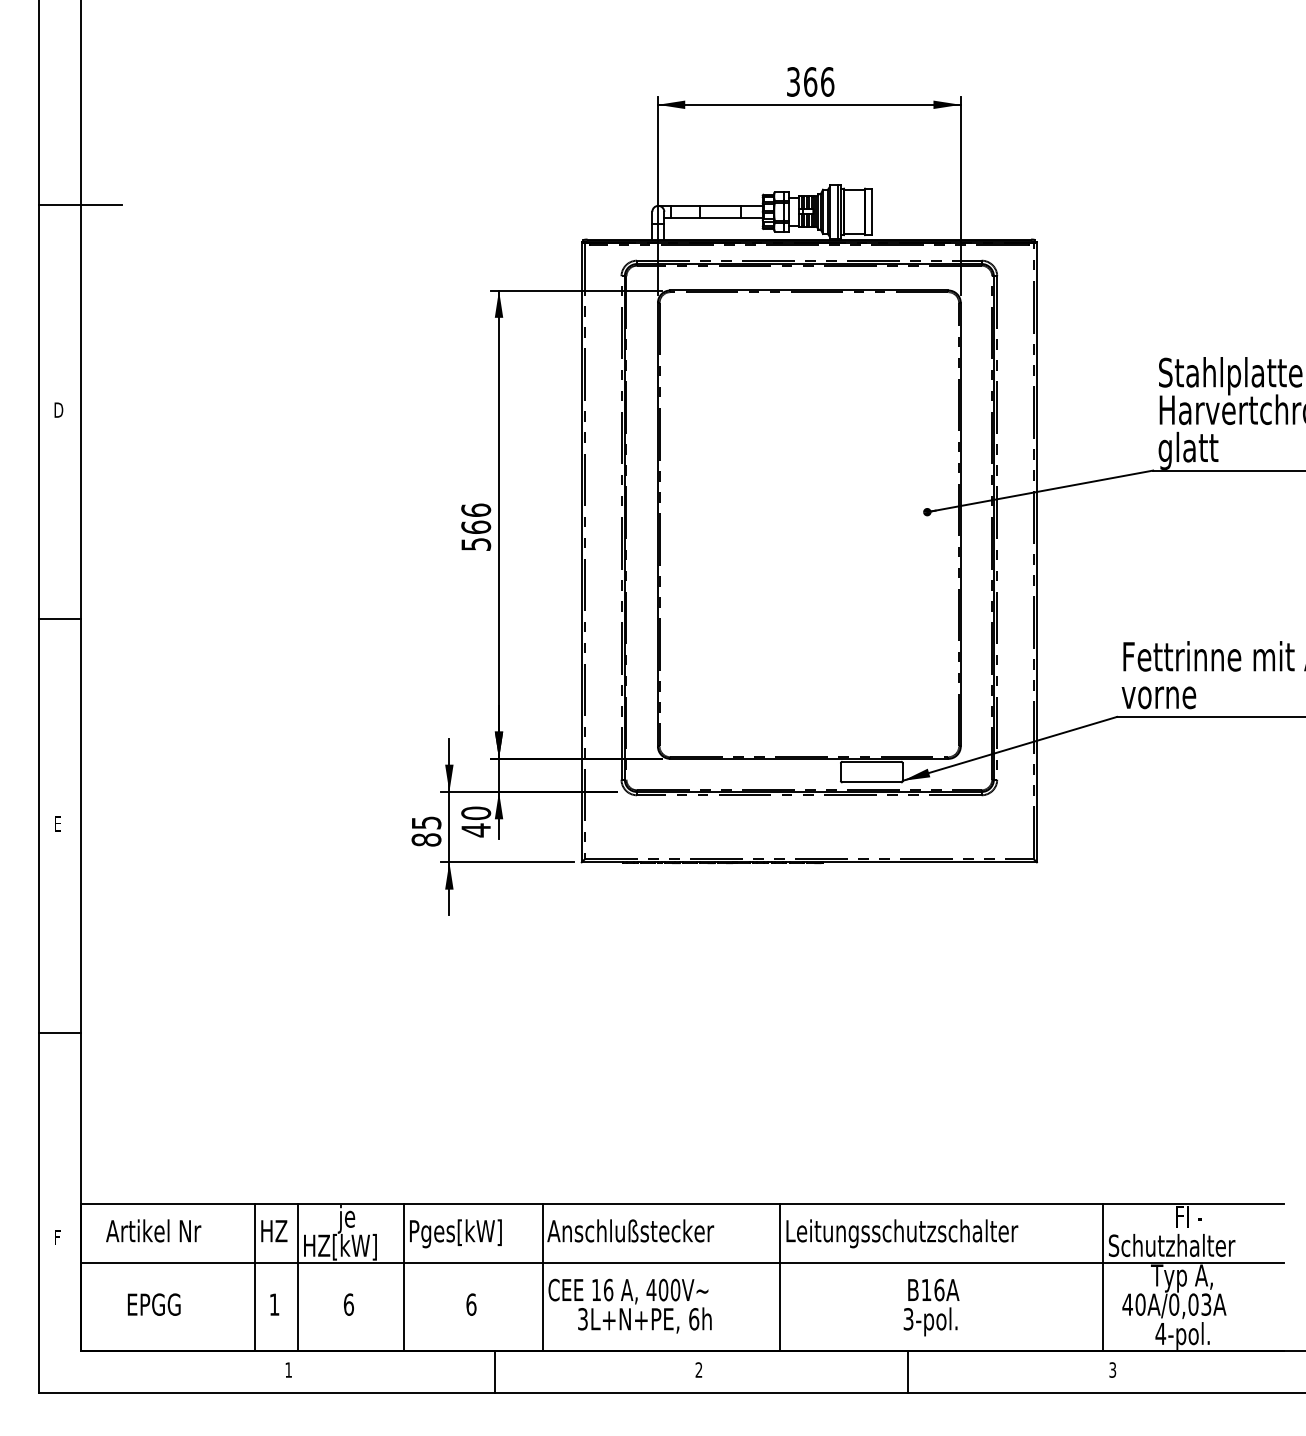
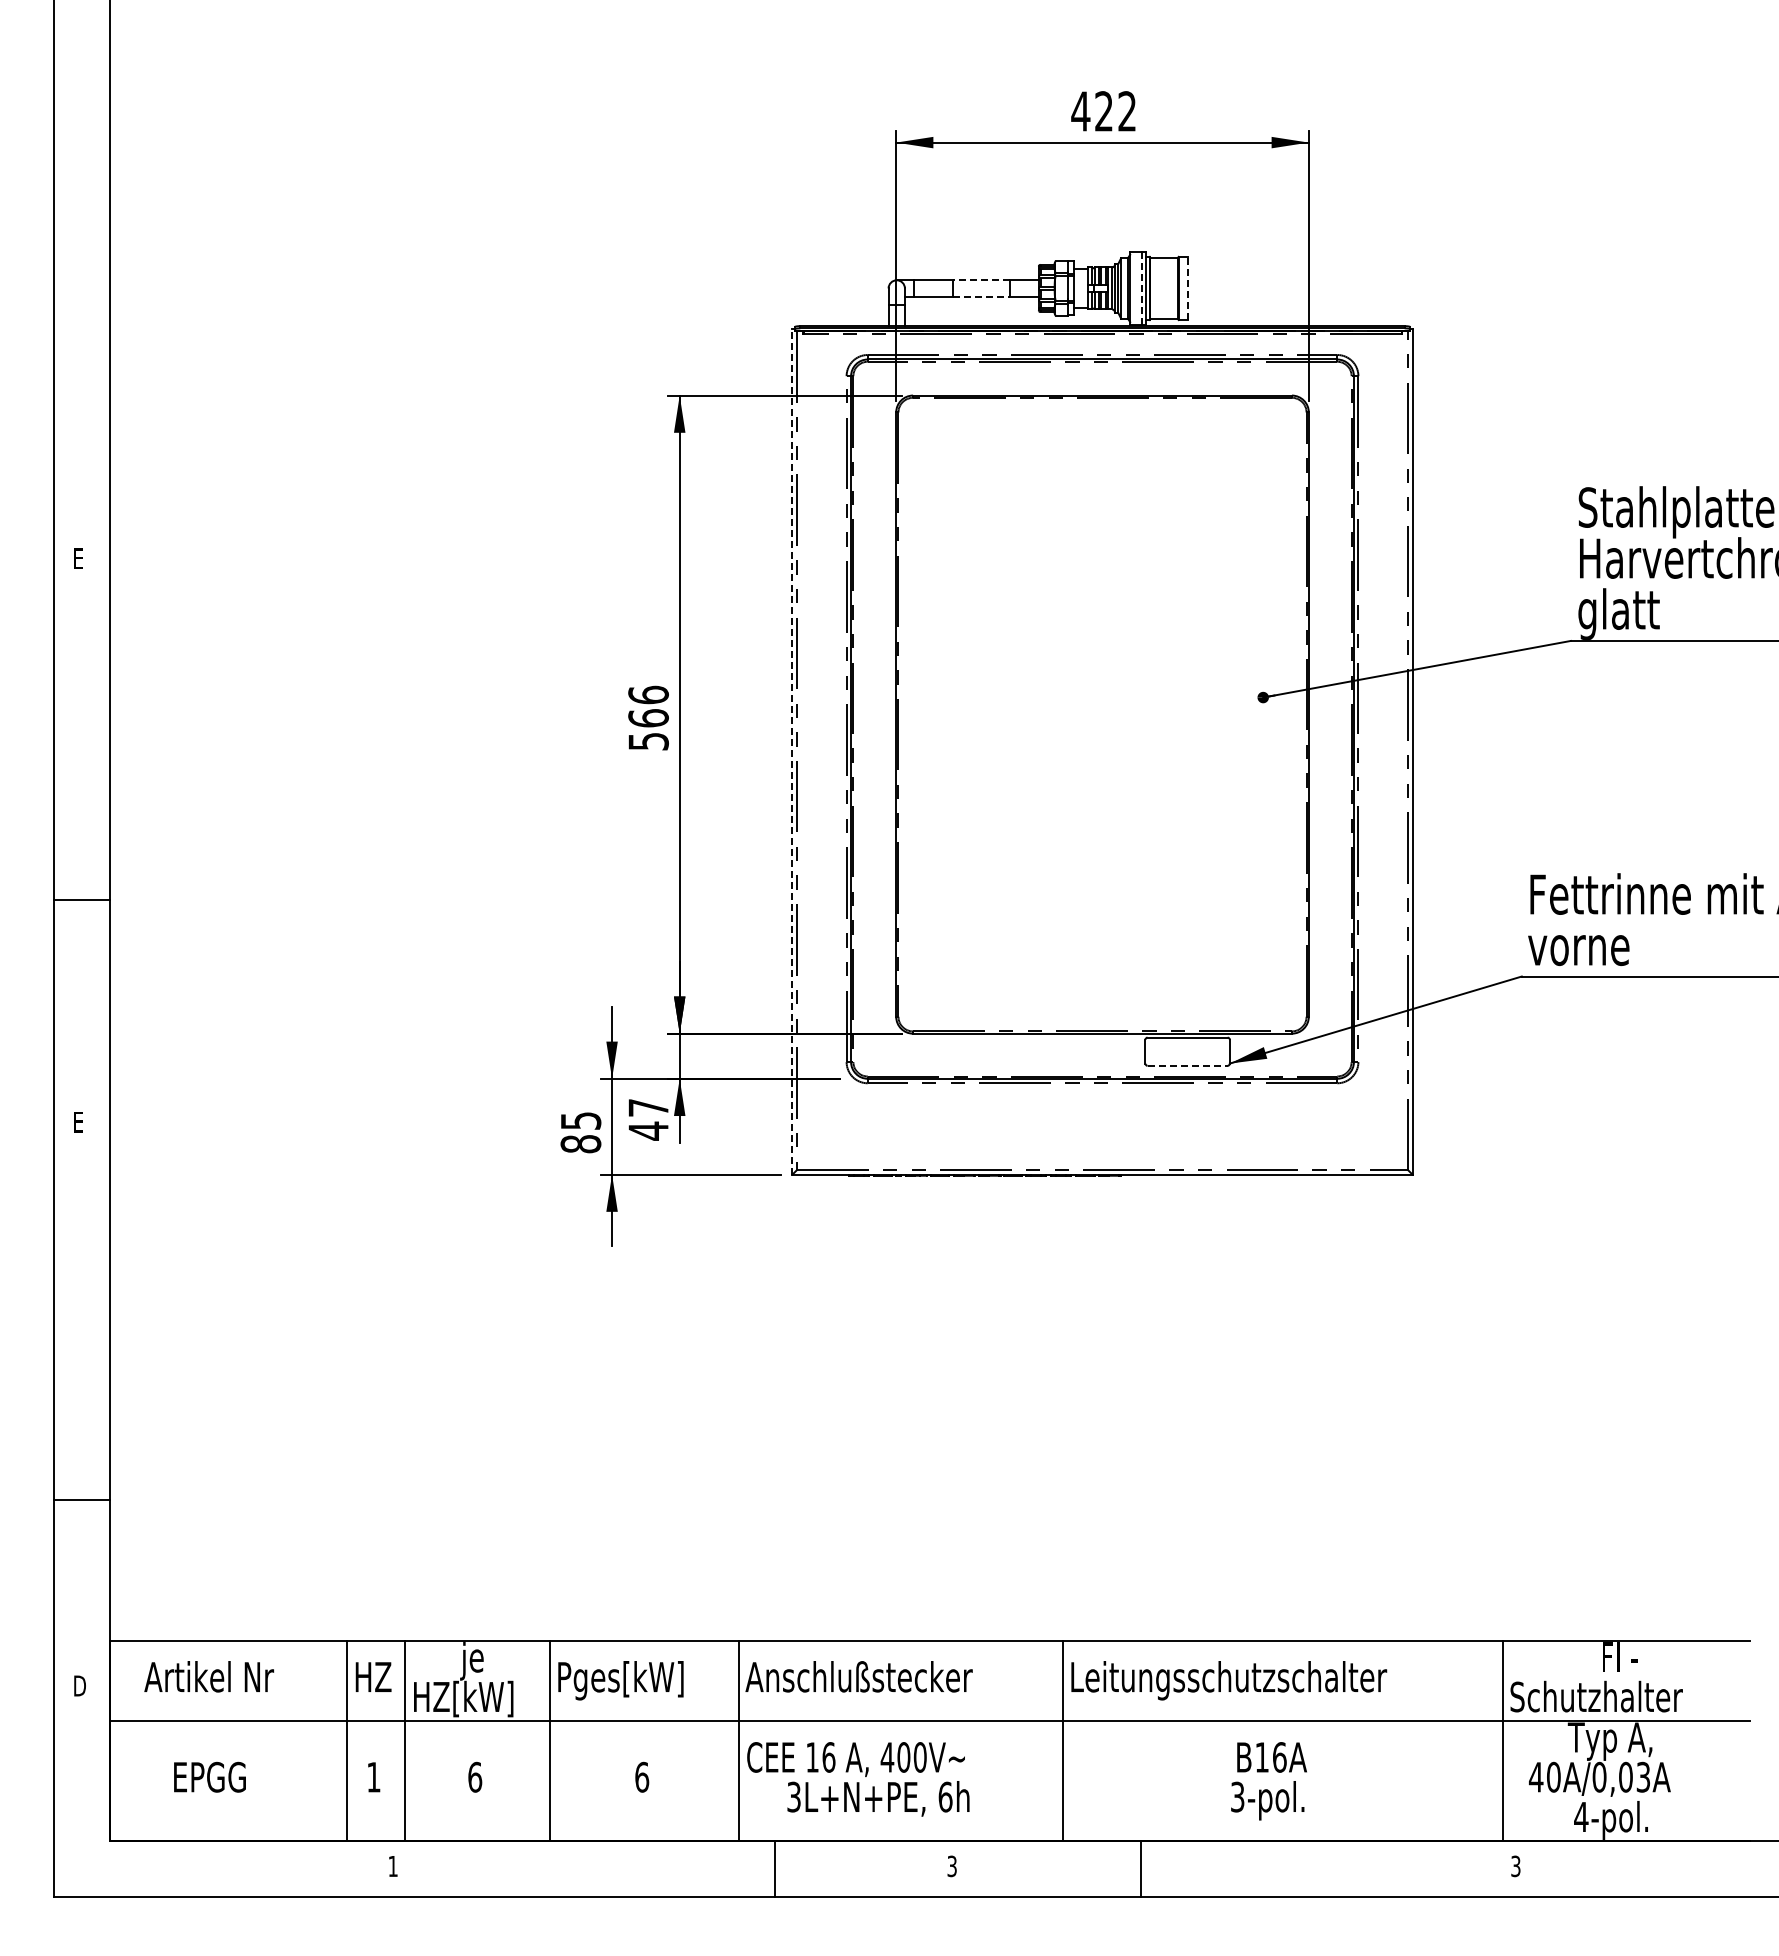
text: (810, 81) -> (1103, 111), 366 -> 422
line: (80, 205) -> (109, 279), removed
line: (719, 206) -> (980, 280), solid -> dashed
line: (837, 211) -> (1141, 288), solid -> dashed
line: (871, 211) -> (1187, 288), solid -> dashed
line: (720, 217) -> (981, 296), solid -> dashed
text: (58, 410) -> (79, 558), D -> E
line: (581, 551) -> (792, 751), solid -> dashed
line: (59, 619) -> (81, 900), moved
line: (872, 782) -> (1188, 1065), solid -> dashed
text: (476, 813) -> (648, 1107), 40 -> 47
line: (59, 1032) -> (81, 1499), moved
text: (58, 1237) -> (79, 1685), F -> D
text: (698, 1370) -> (951, 1866), 2 -> 3
line: (494, 1371) -> (774, 1868), moved
line: (908, 1371) -> (1141, 1868), moved

